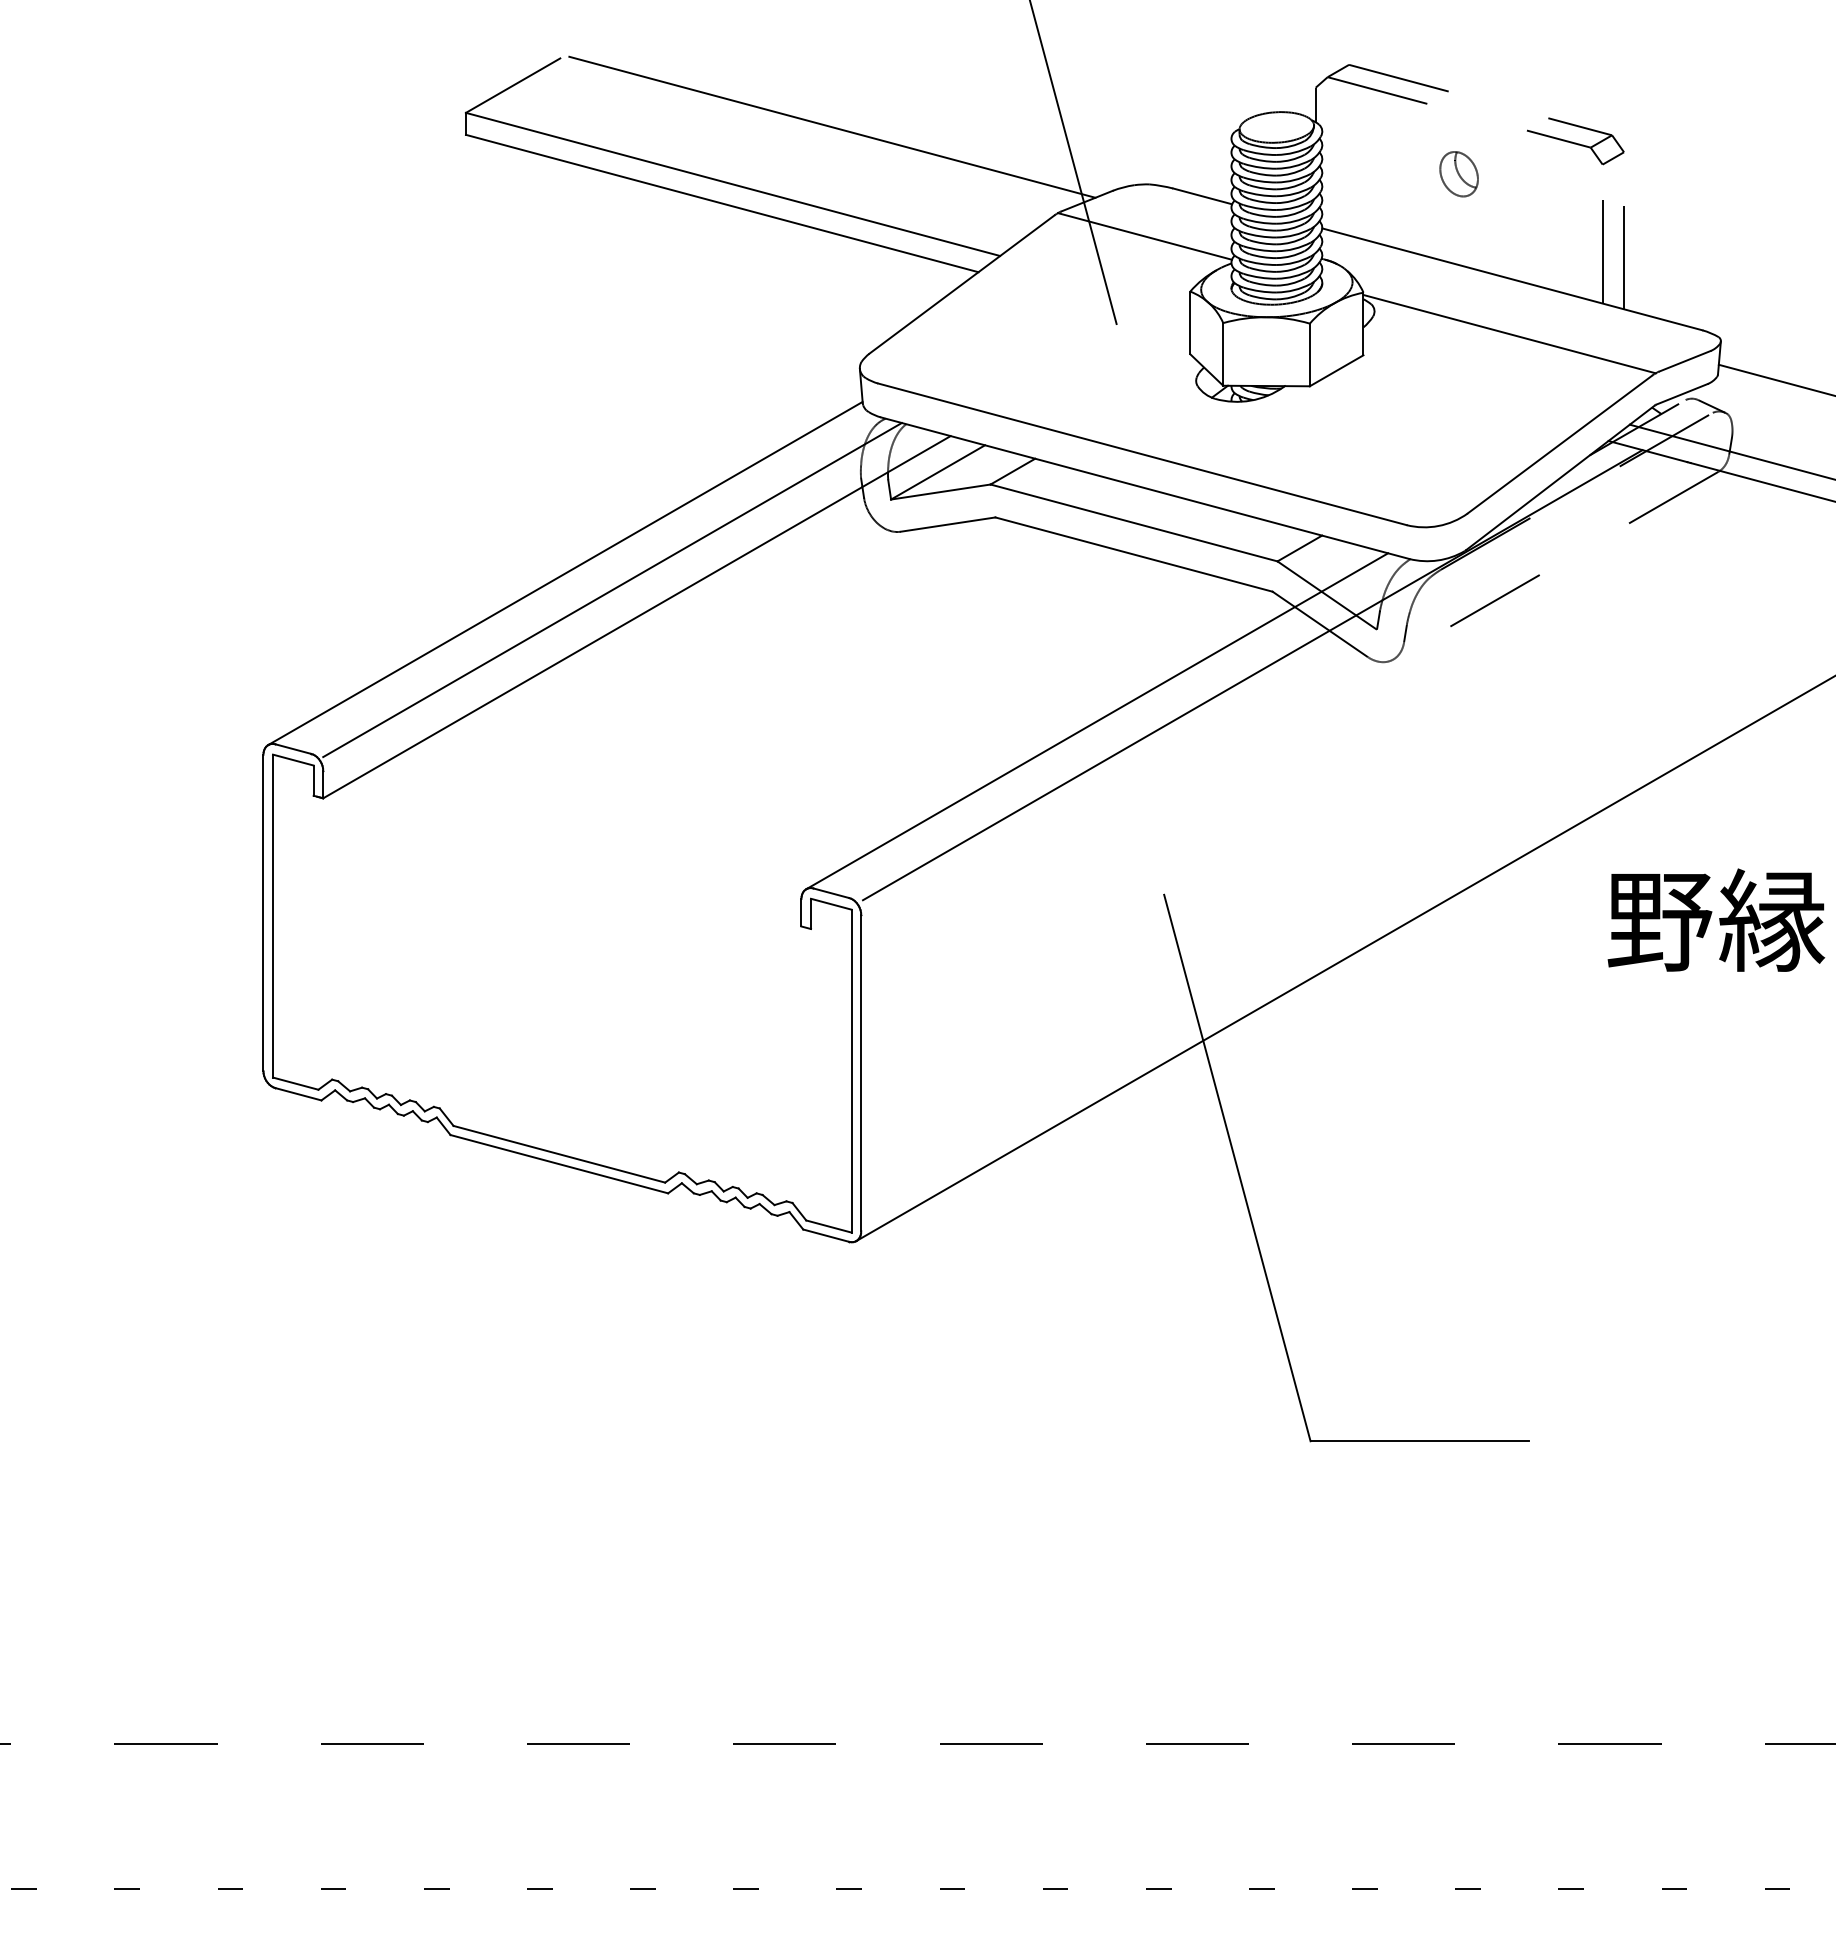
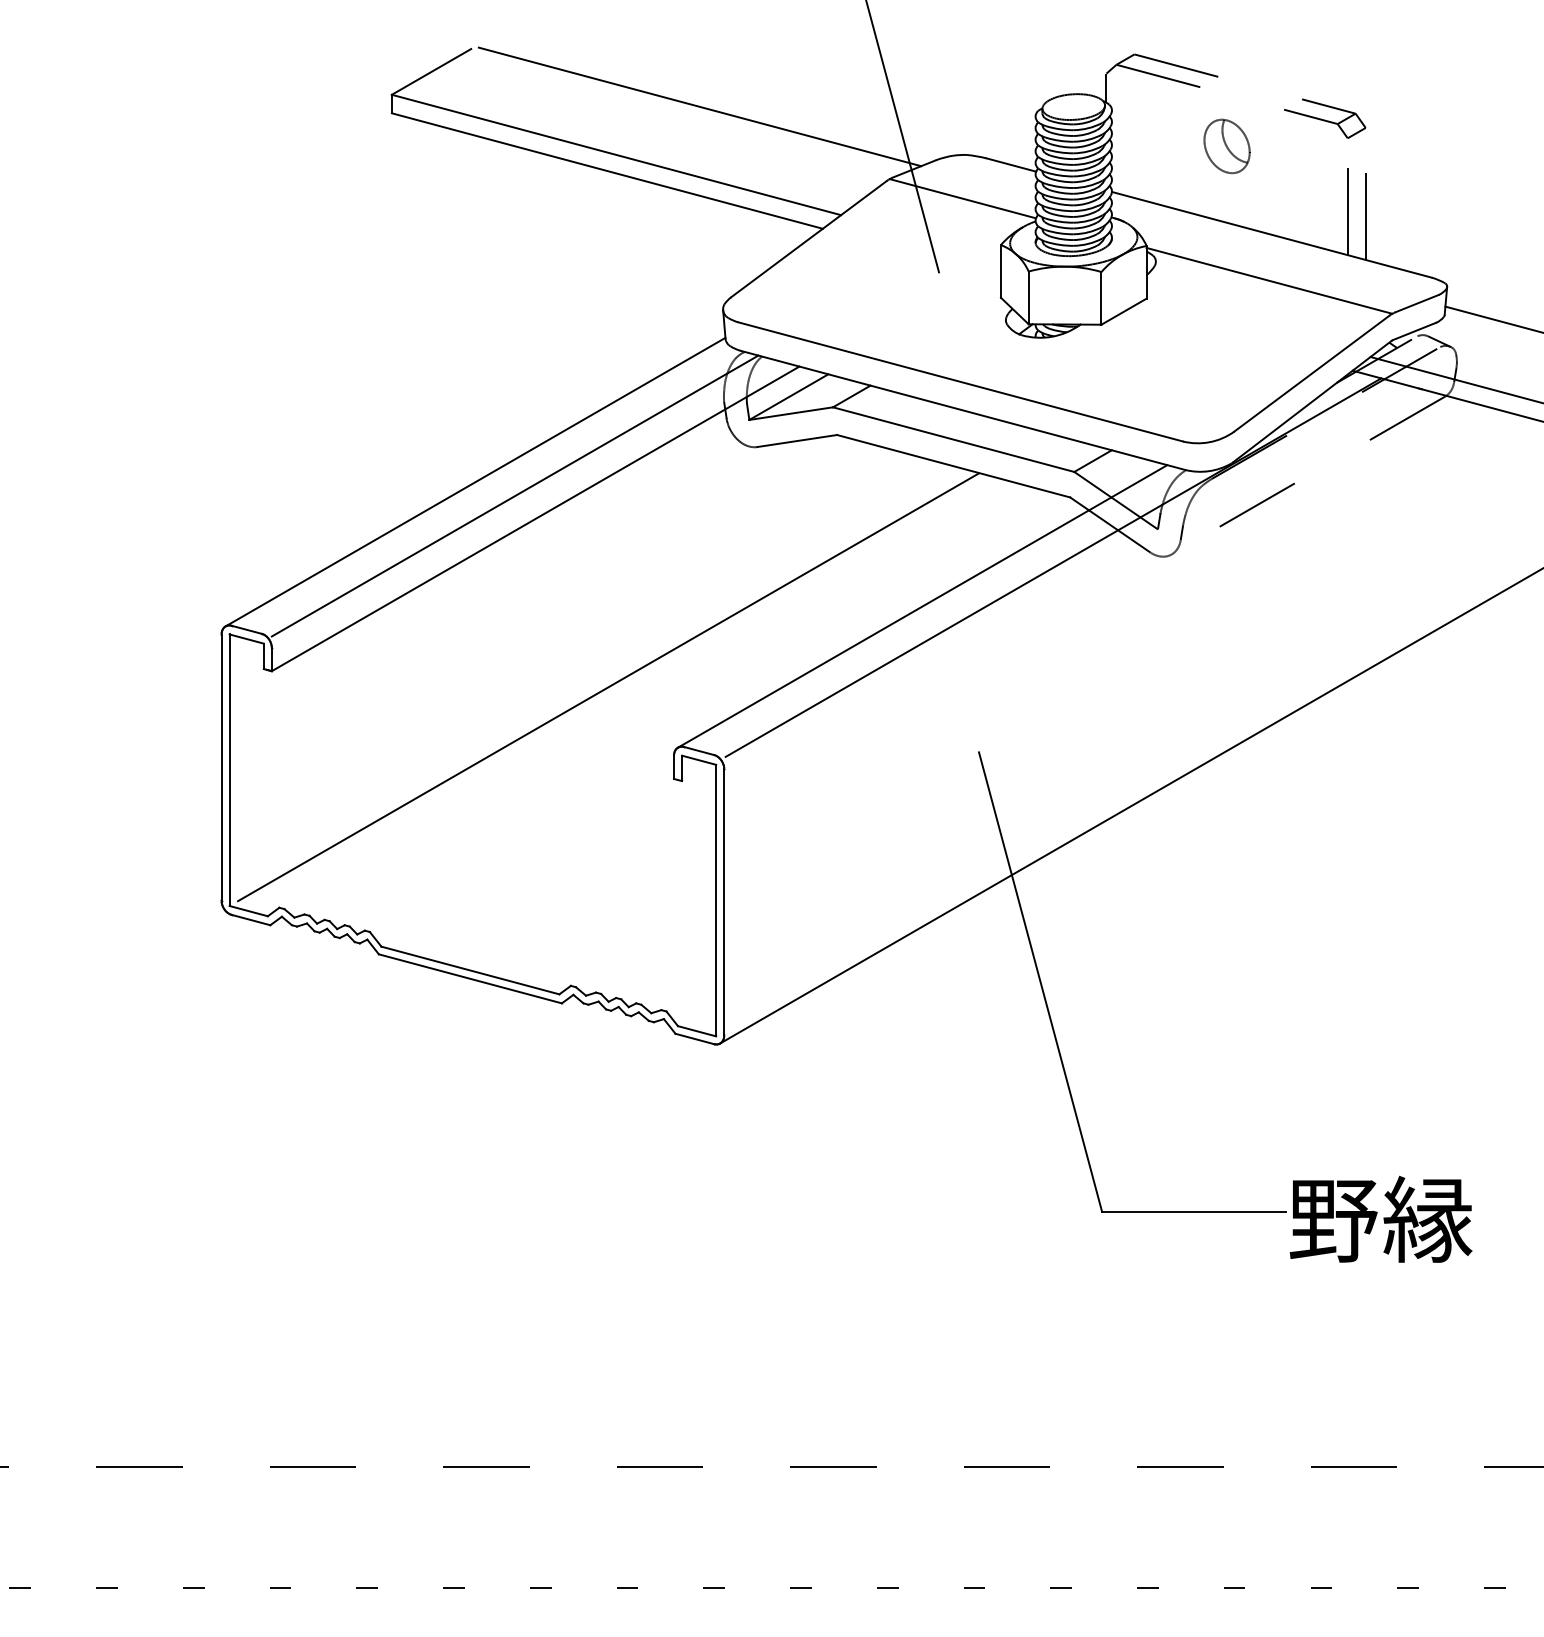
part: (1458, 173) -> (1226, 145), size x1.43
line: (722, 817) -> (607, 687), added
text: (1716, 919) -> (1381, 1218), moved

